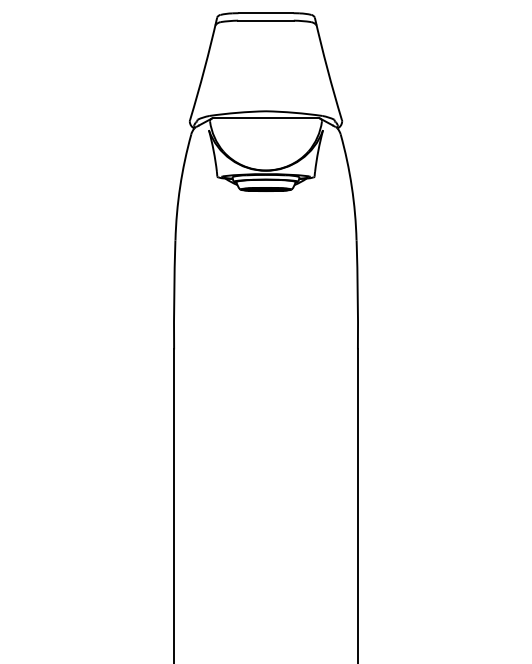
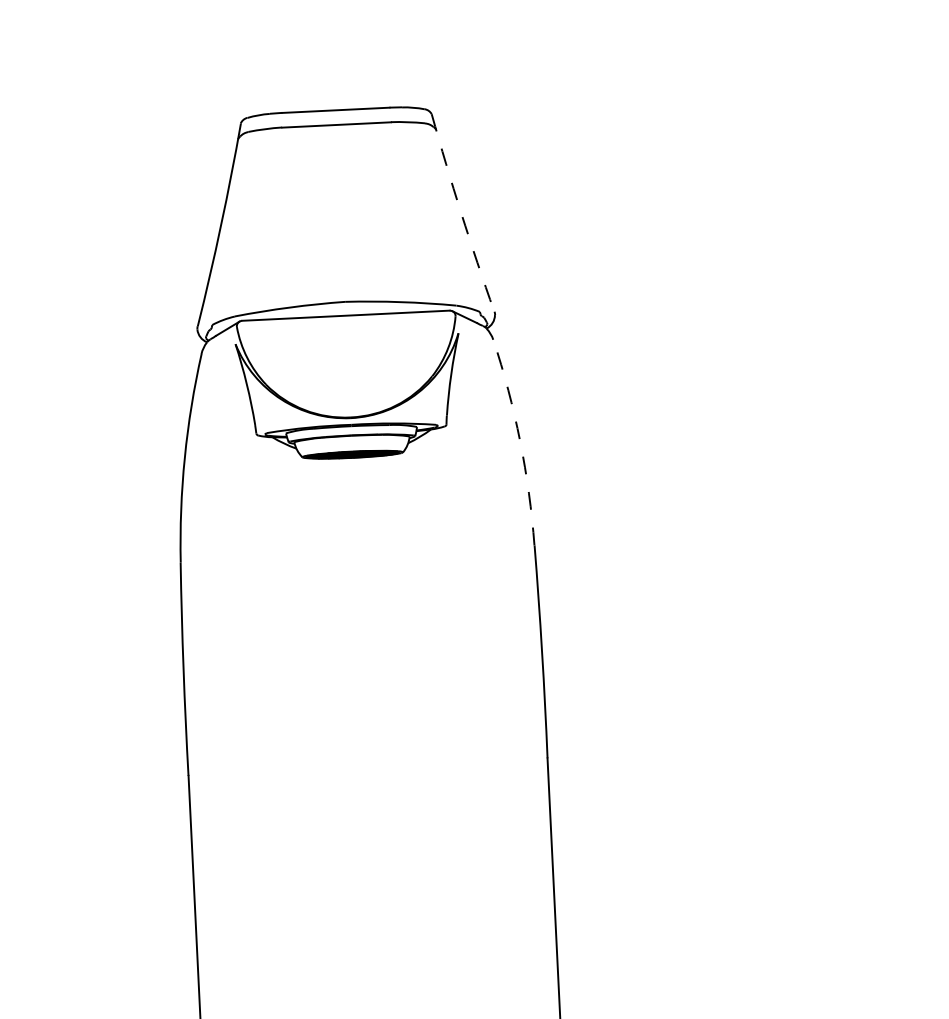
arc: (327, 69) -> (461, 214), solid -> dashed
arc: (351, 186) -> (519, 440), solid -> dashed

